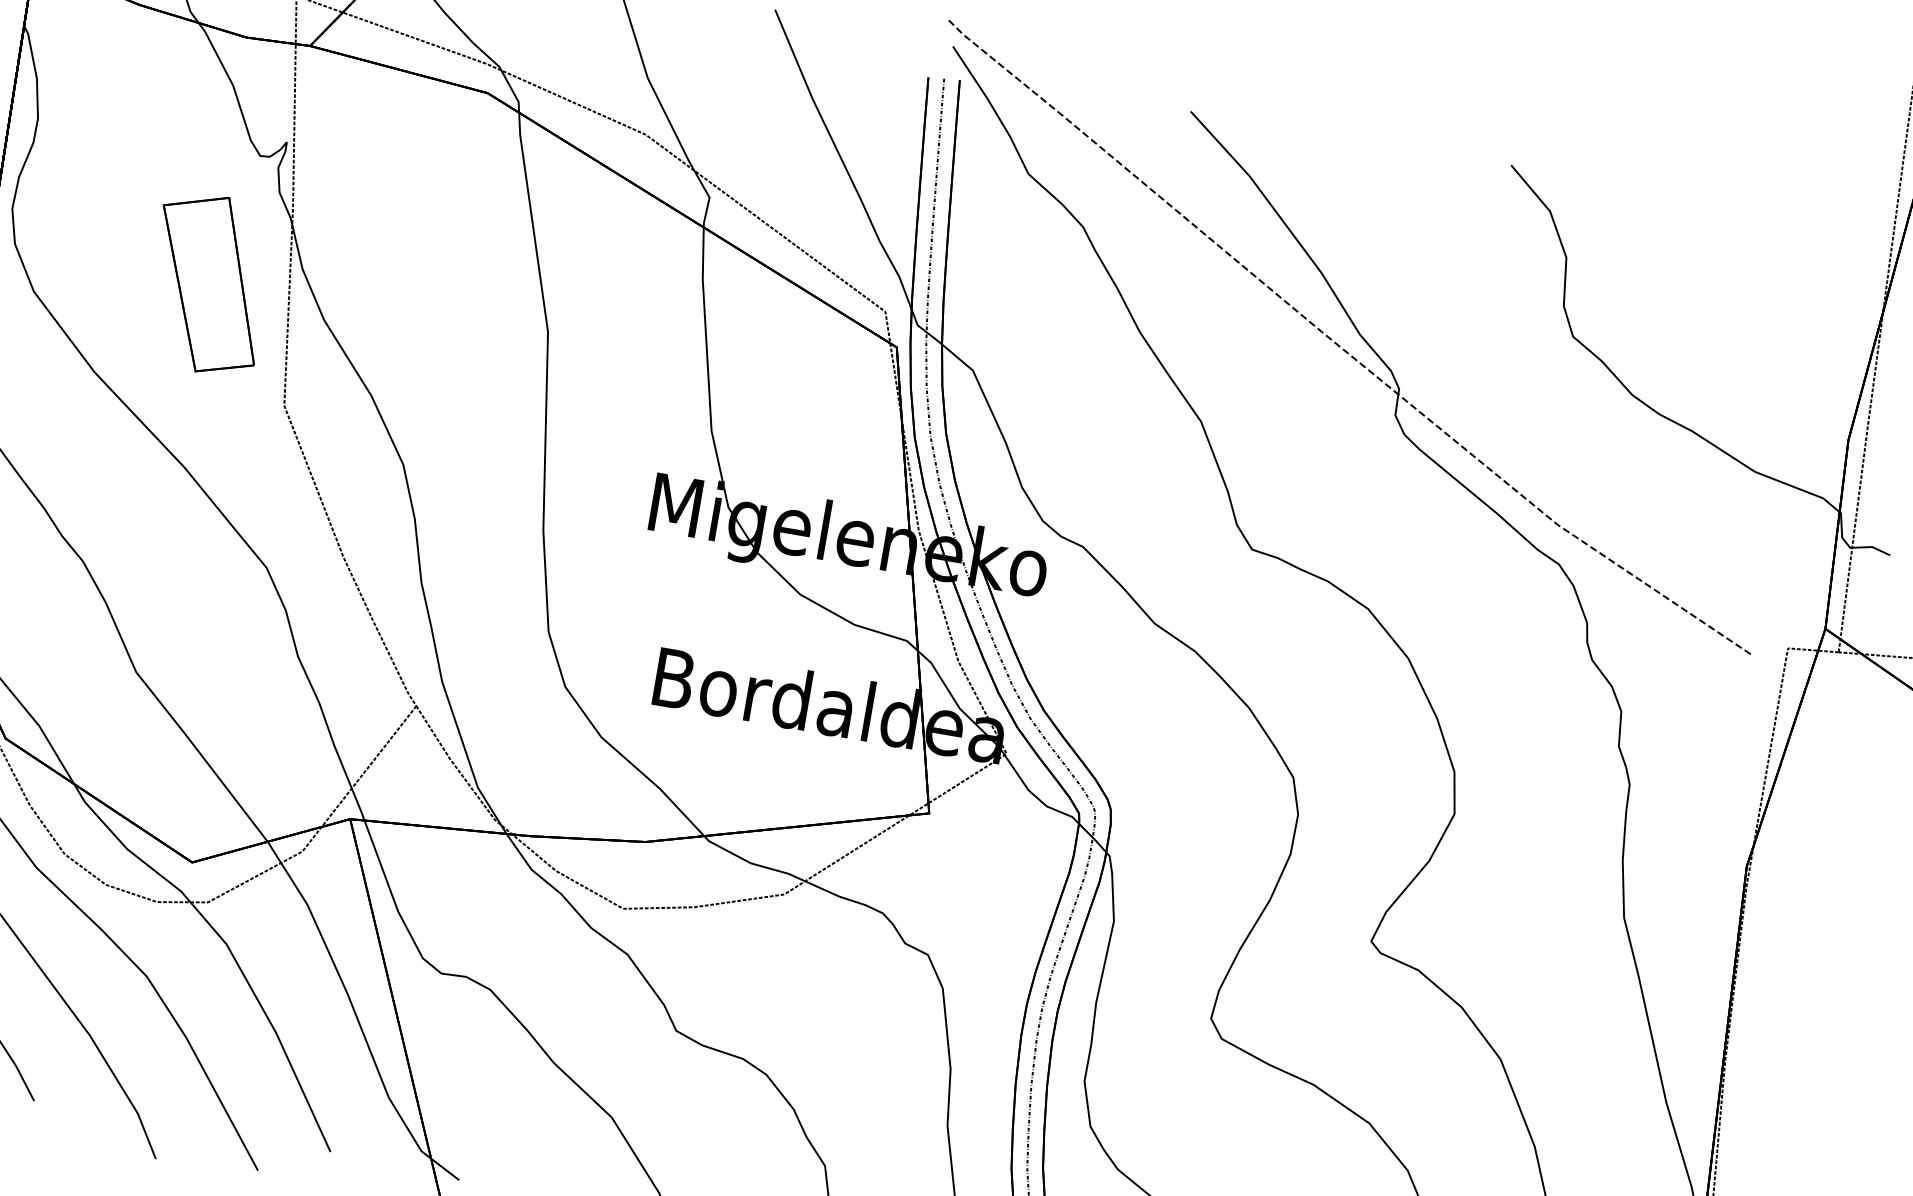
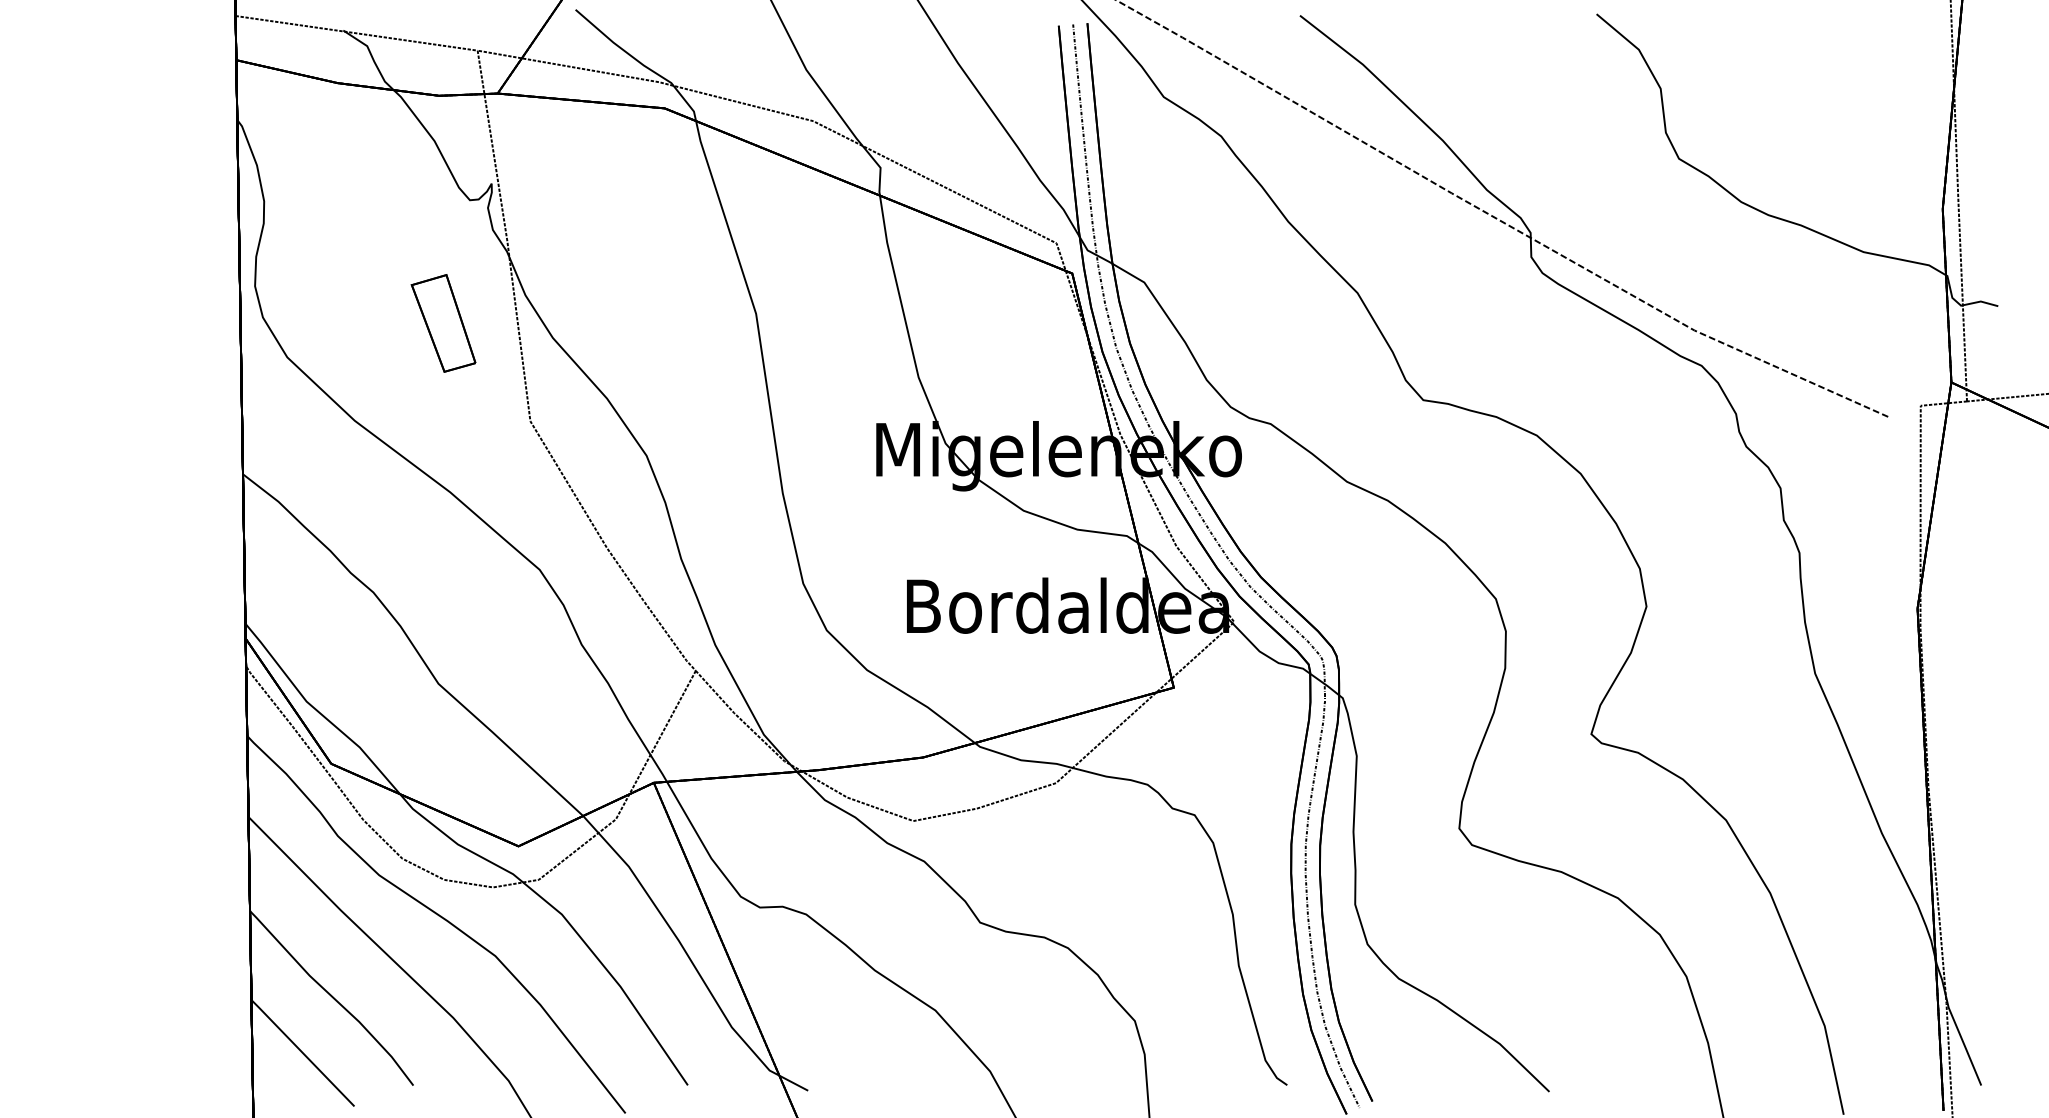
part: (208, 284) -> (443, 323), size x0.6

